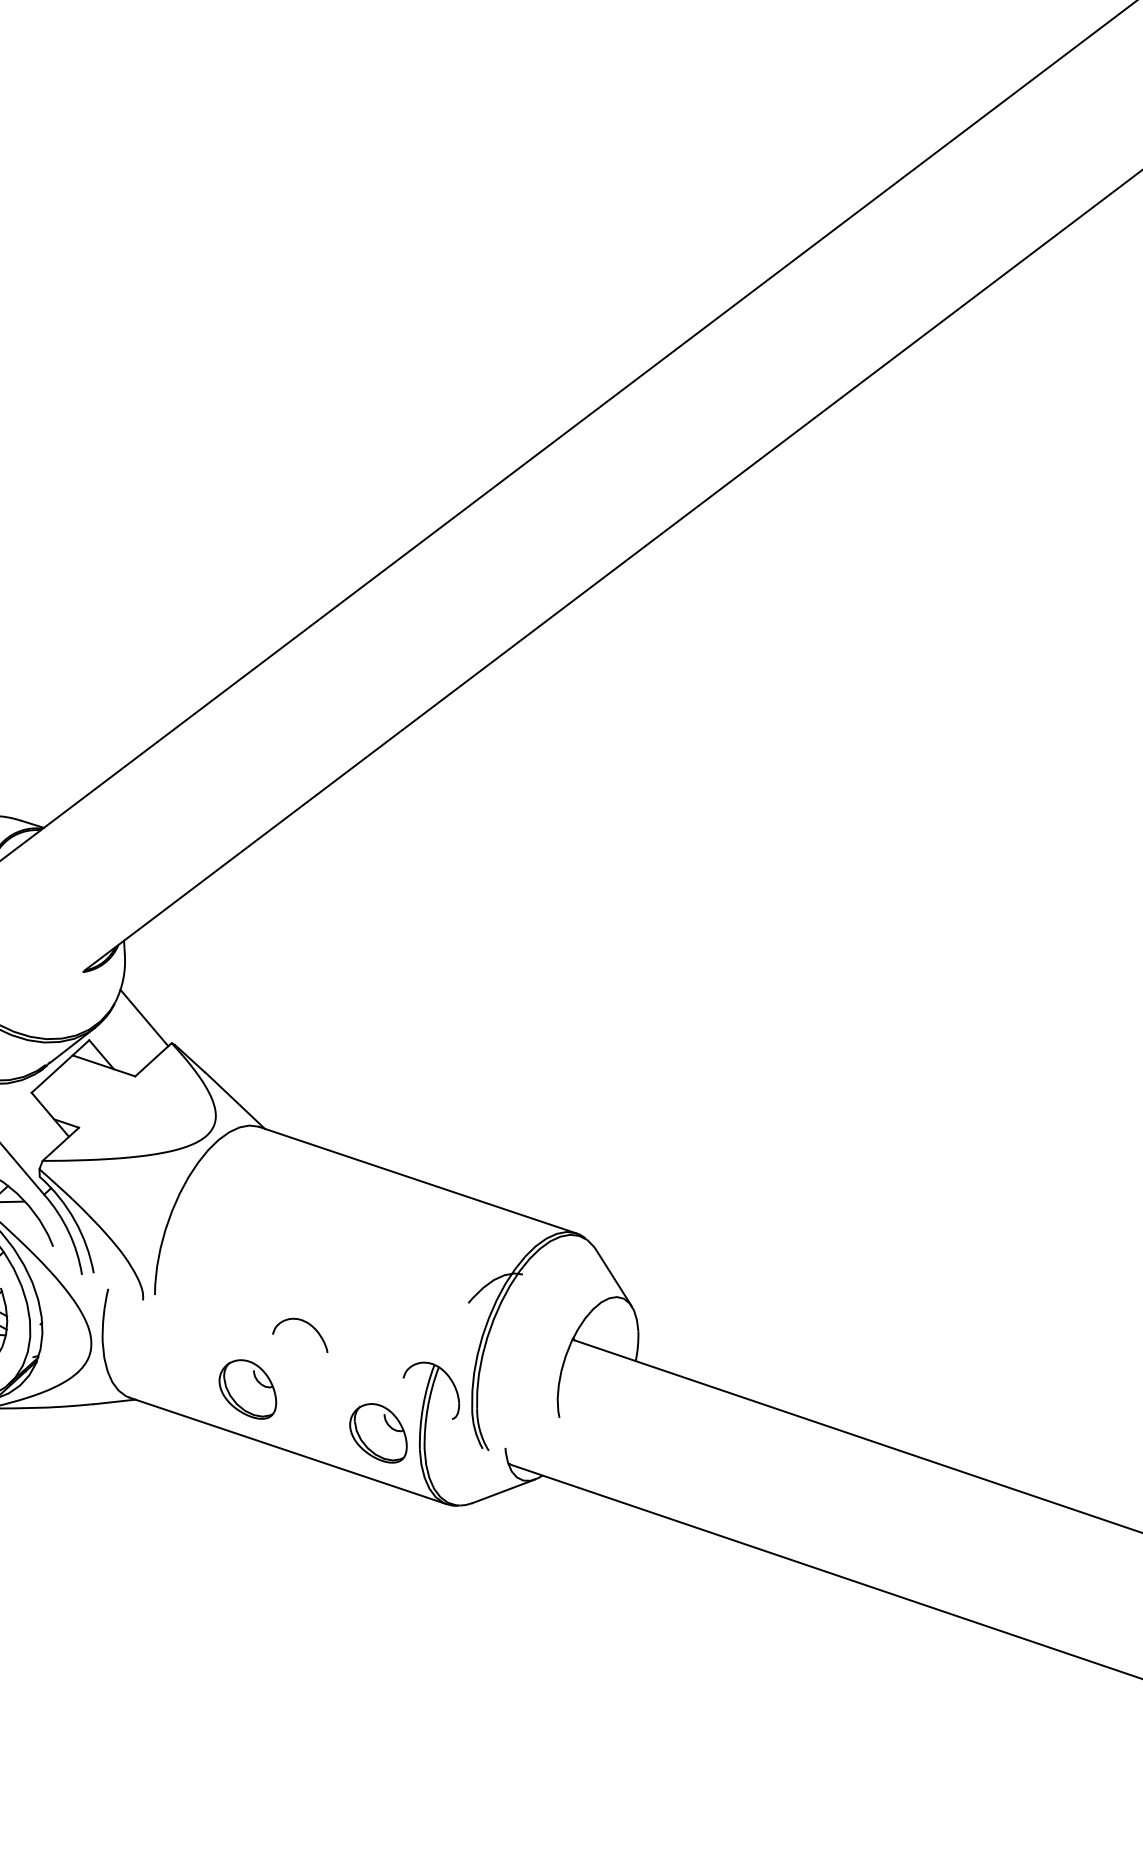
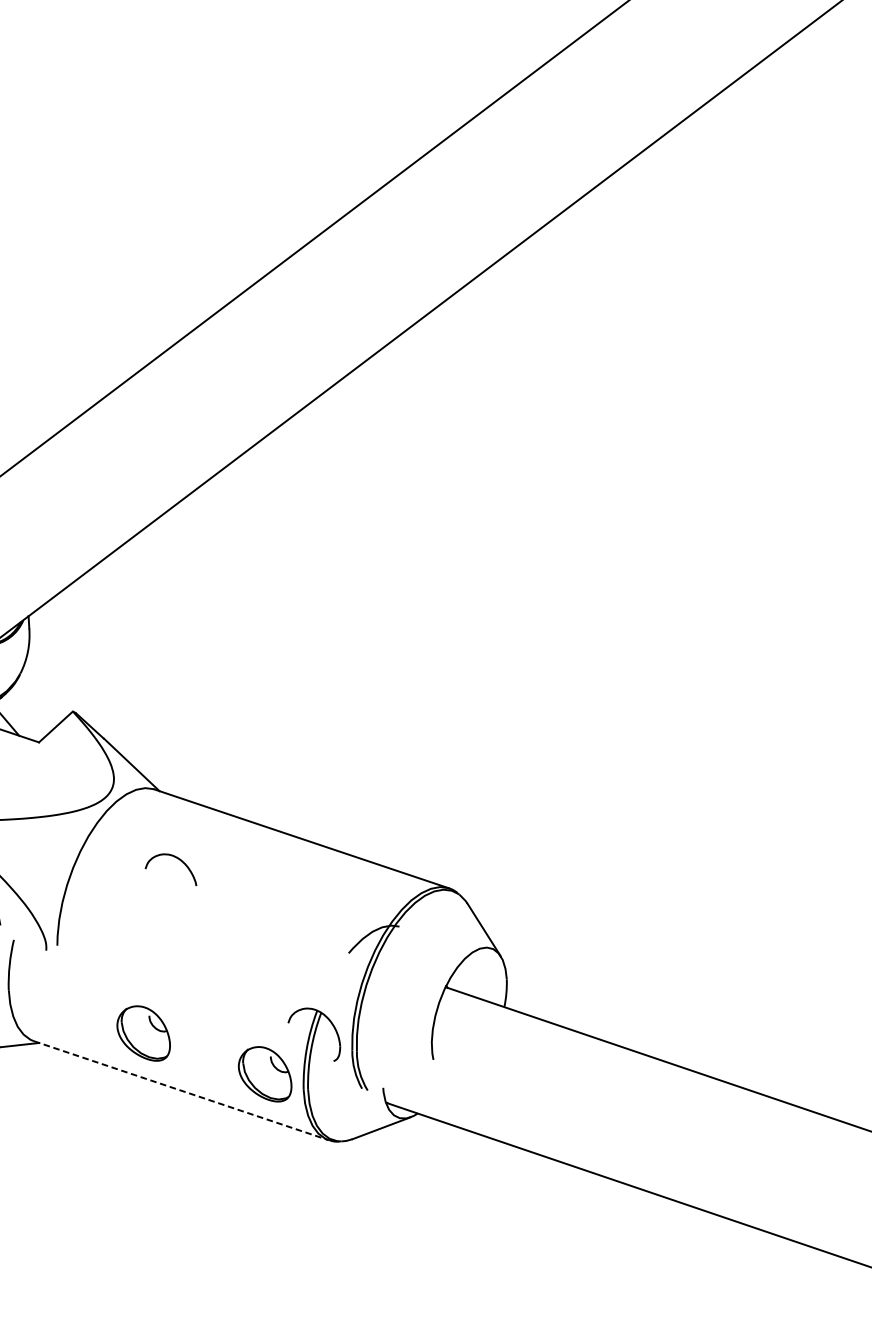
line: (144, 1017) -> (47, 687), removed
curve: (306, 1323) -> (176, 858), moved
line: (288, 1451) -> (181, 1091), solid -> dashed

